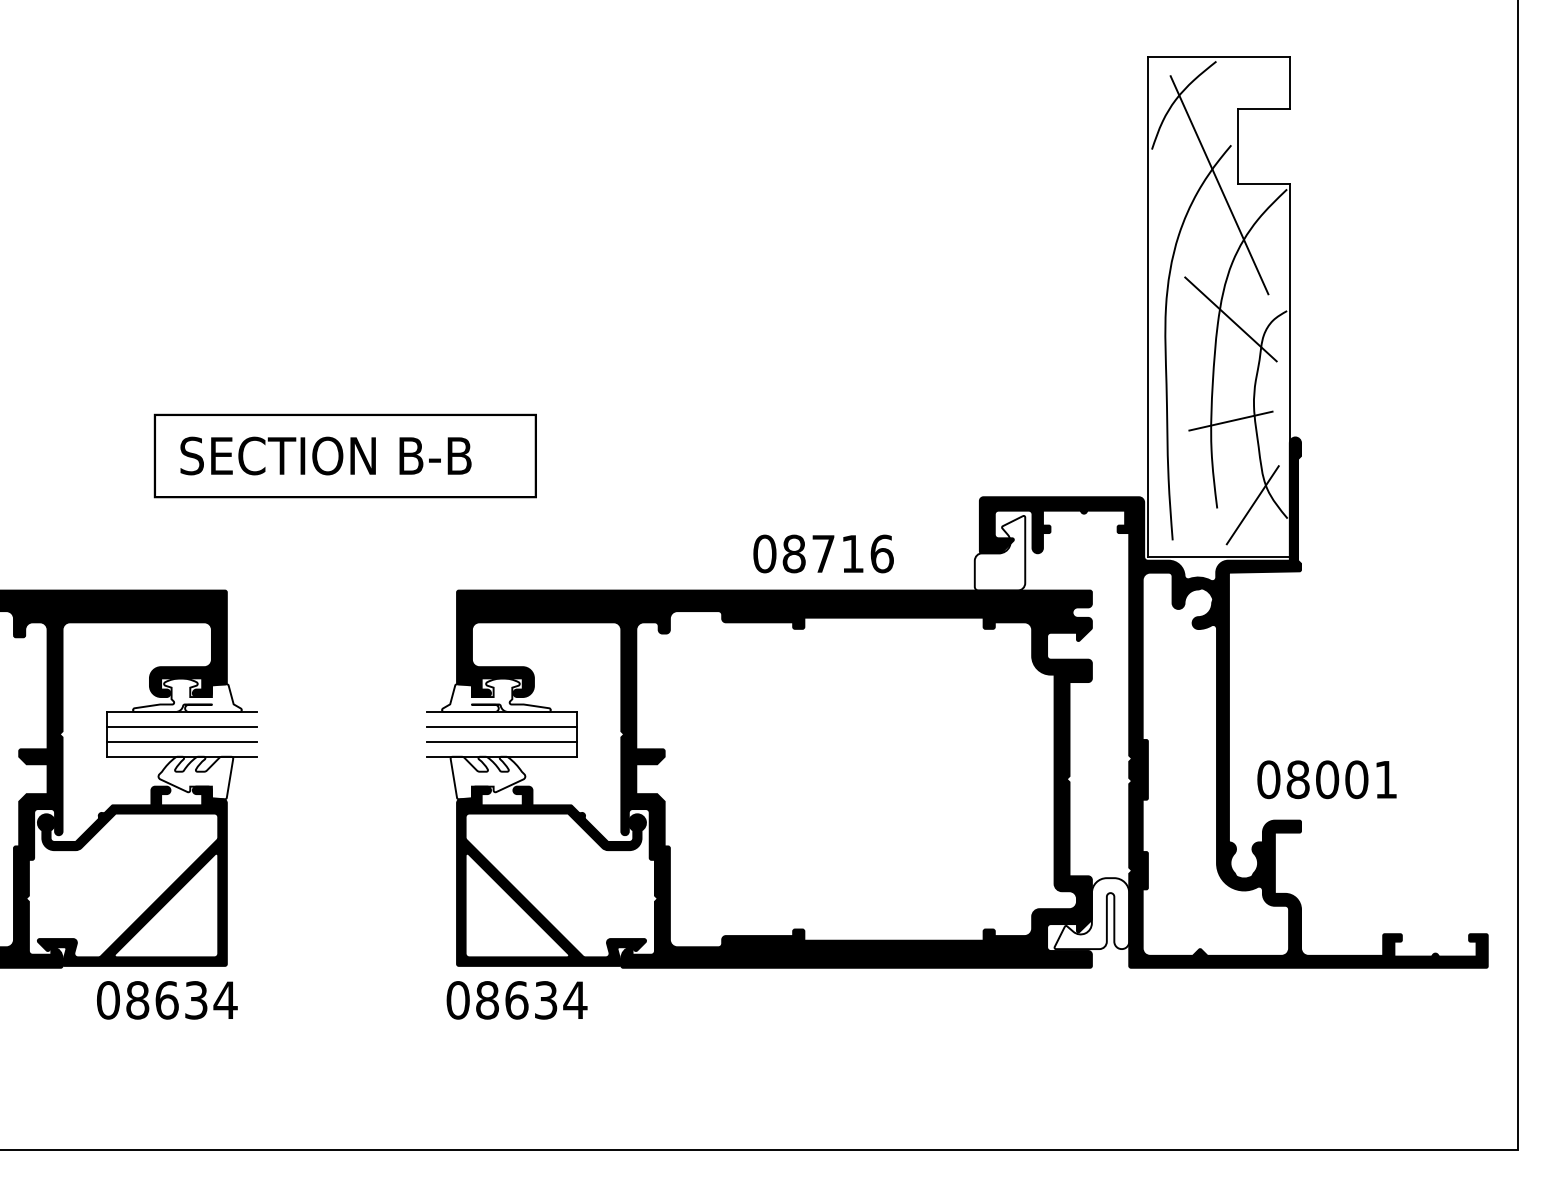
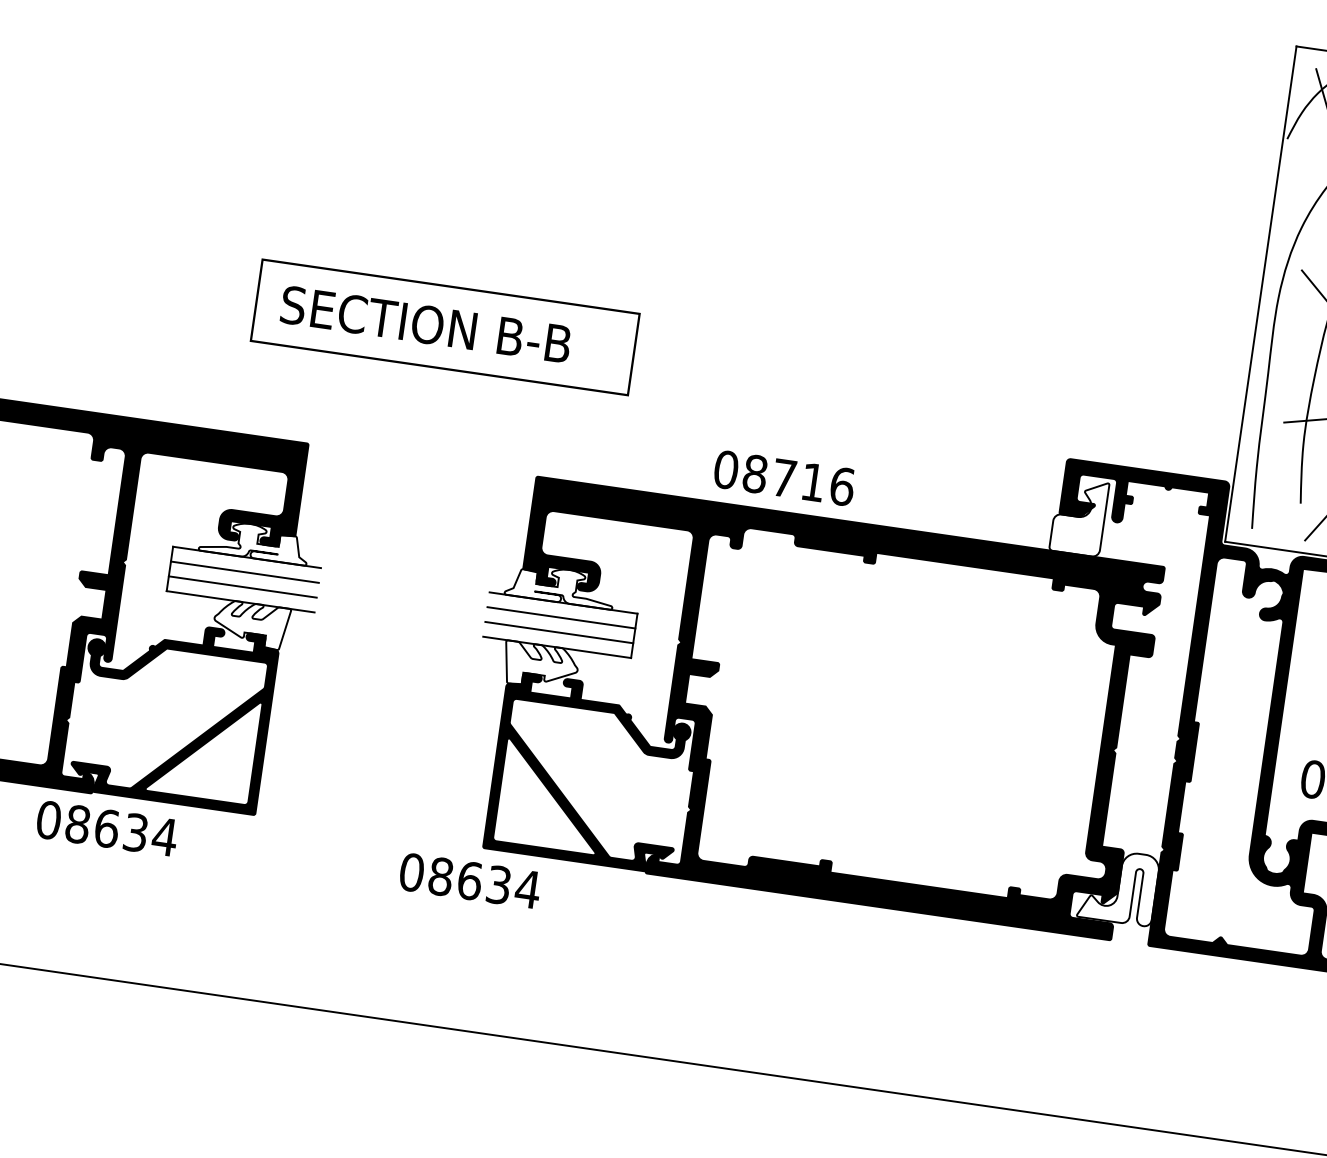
text: (823, 553) -> (784, 477), moved
text: (167, 1000) -> (107, 828), moved
text: (516, 1000) -> (469, 881), moved

